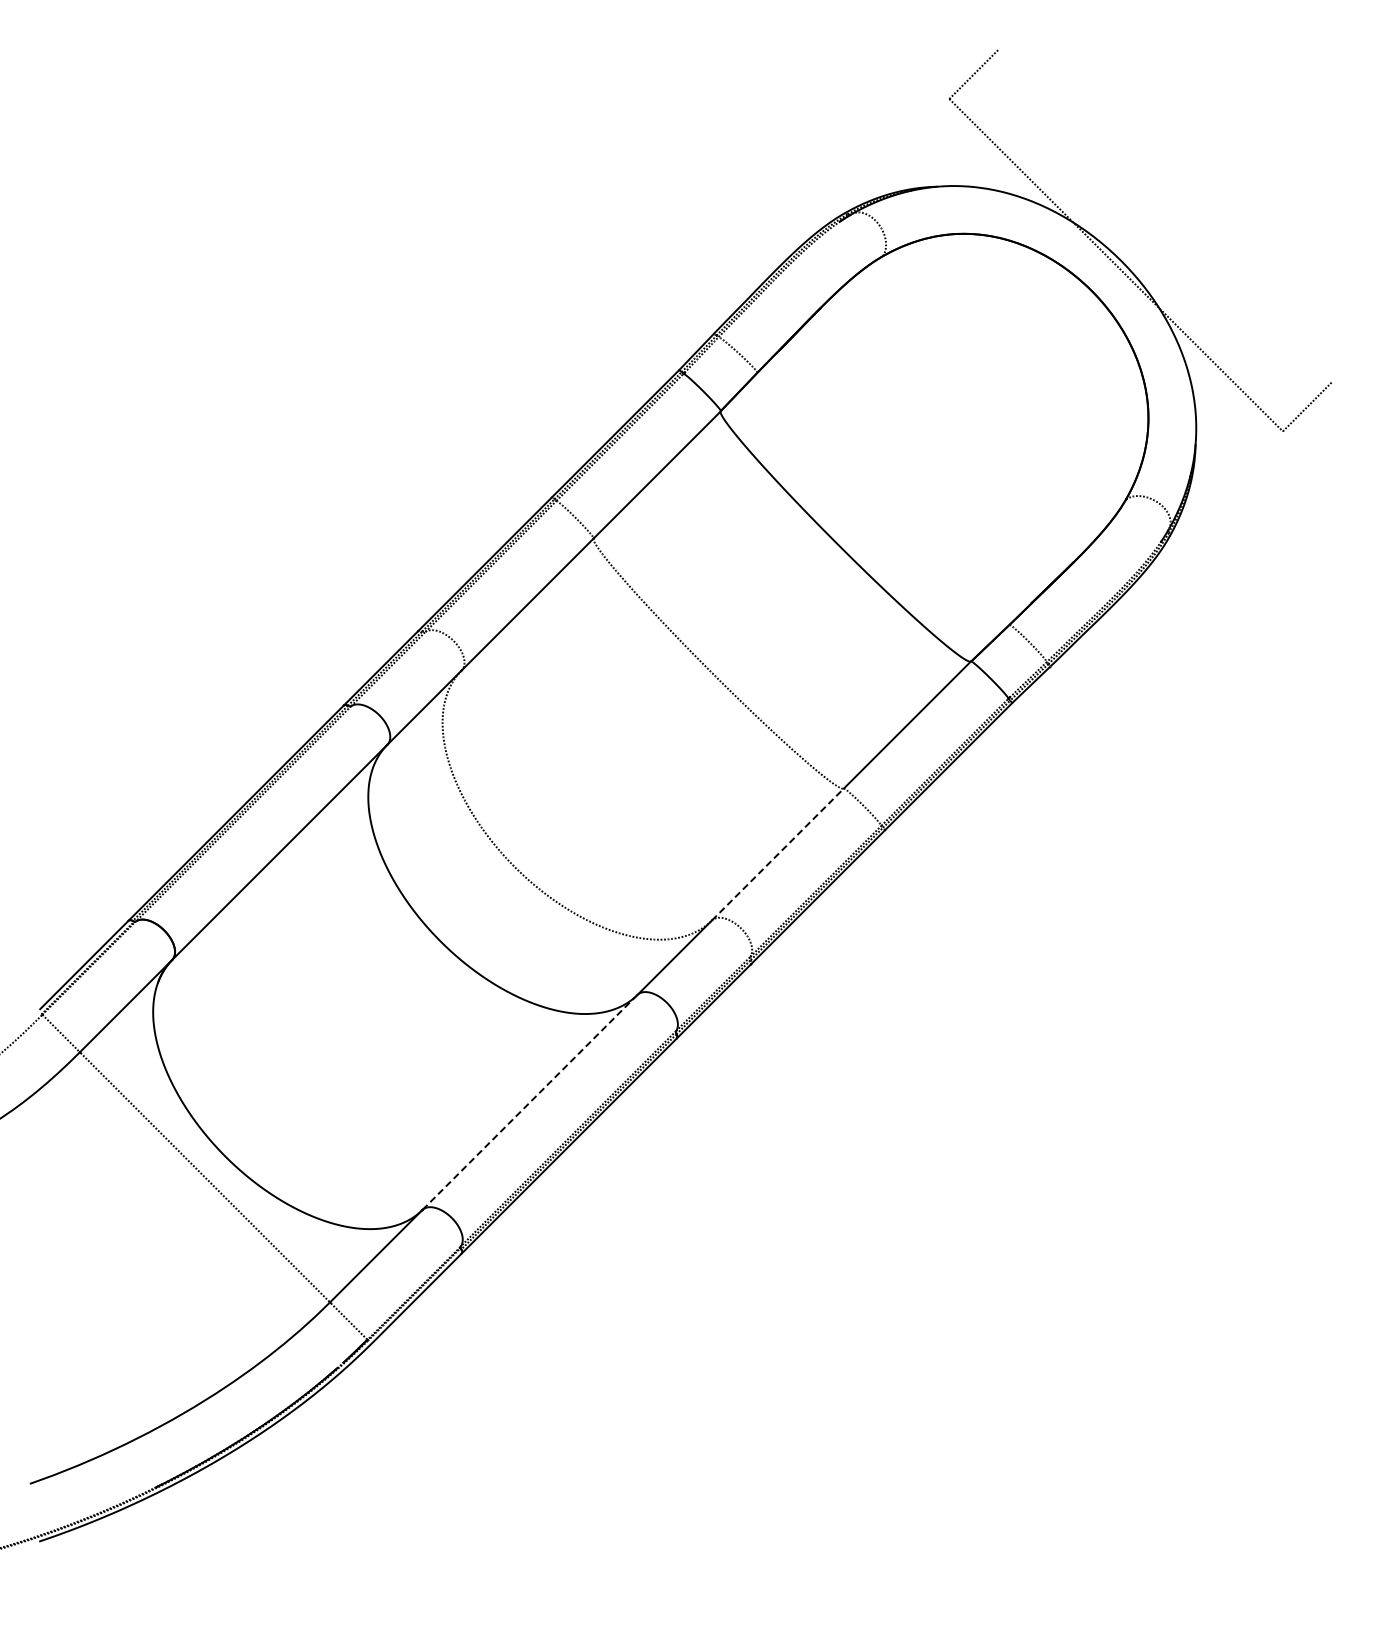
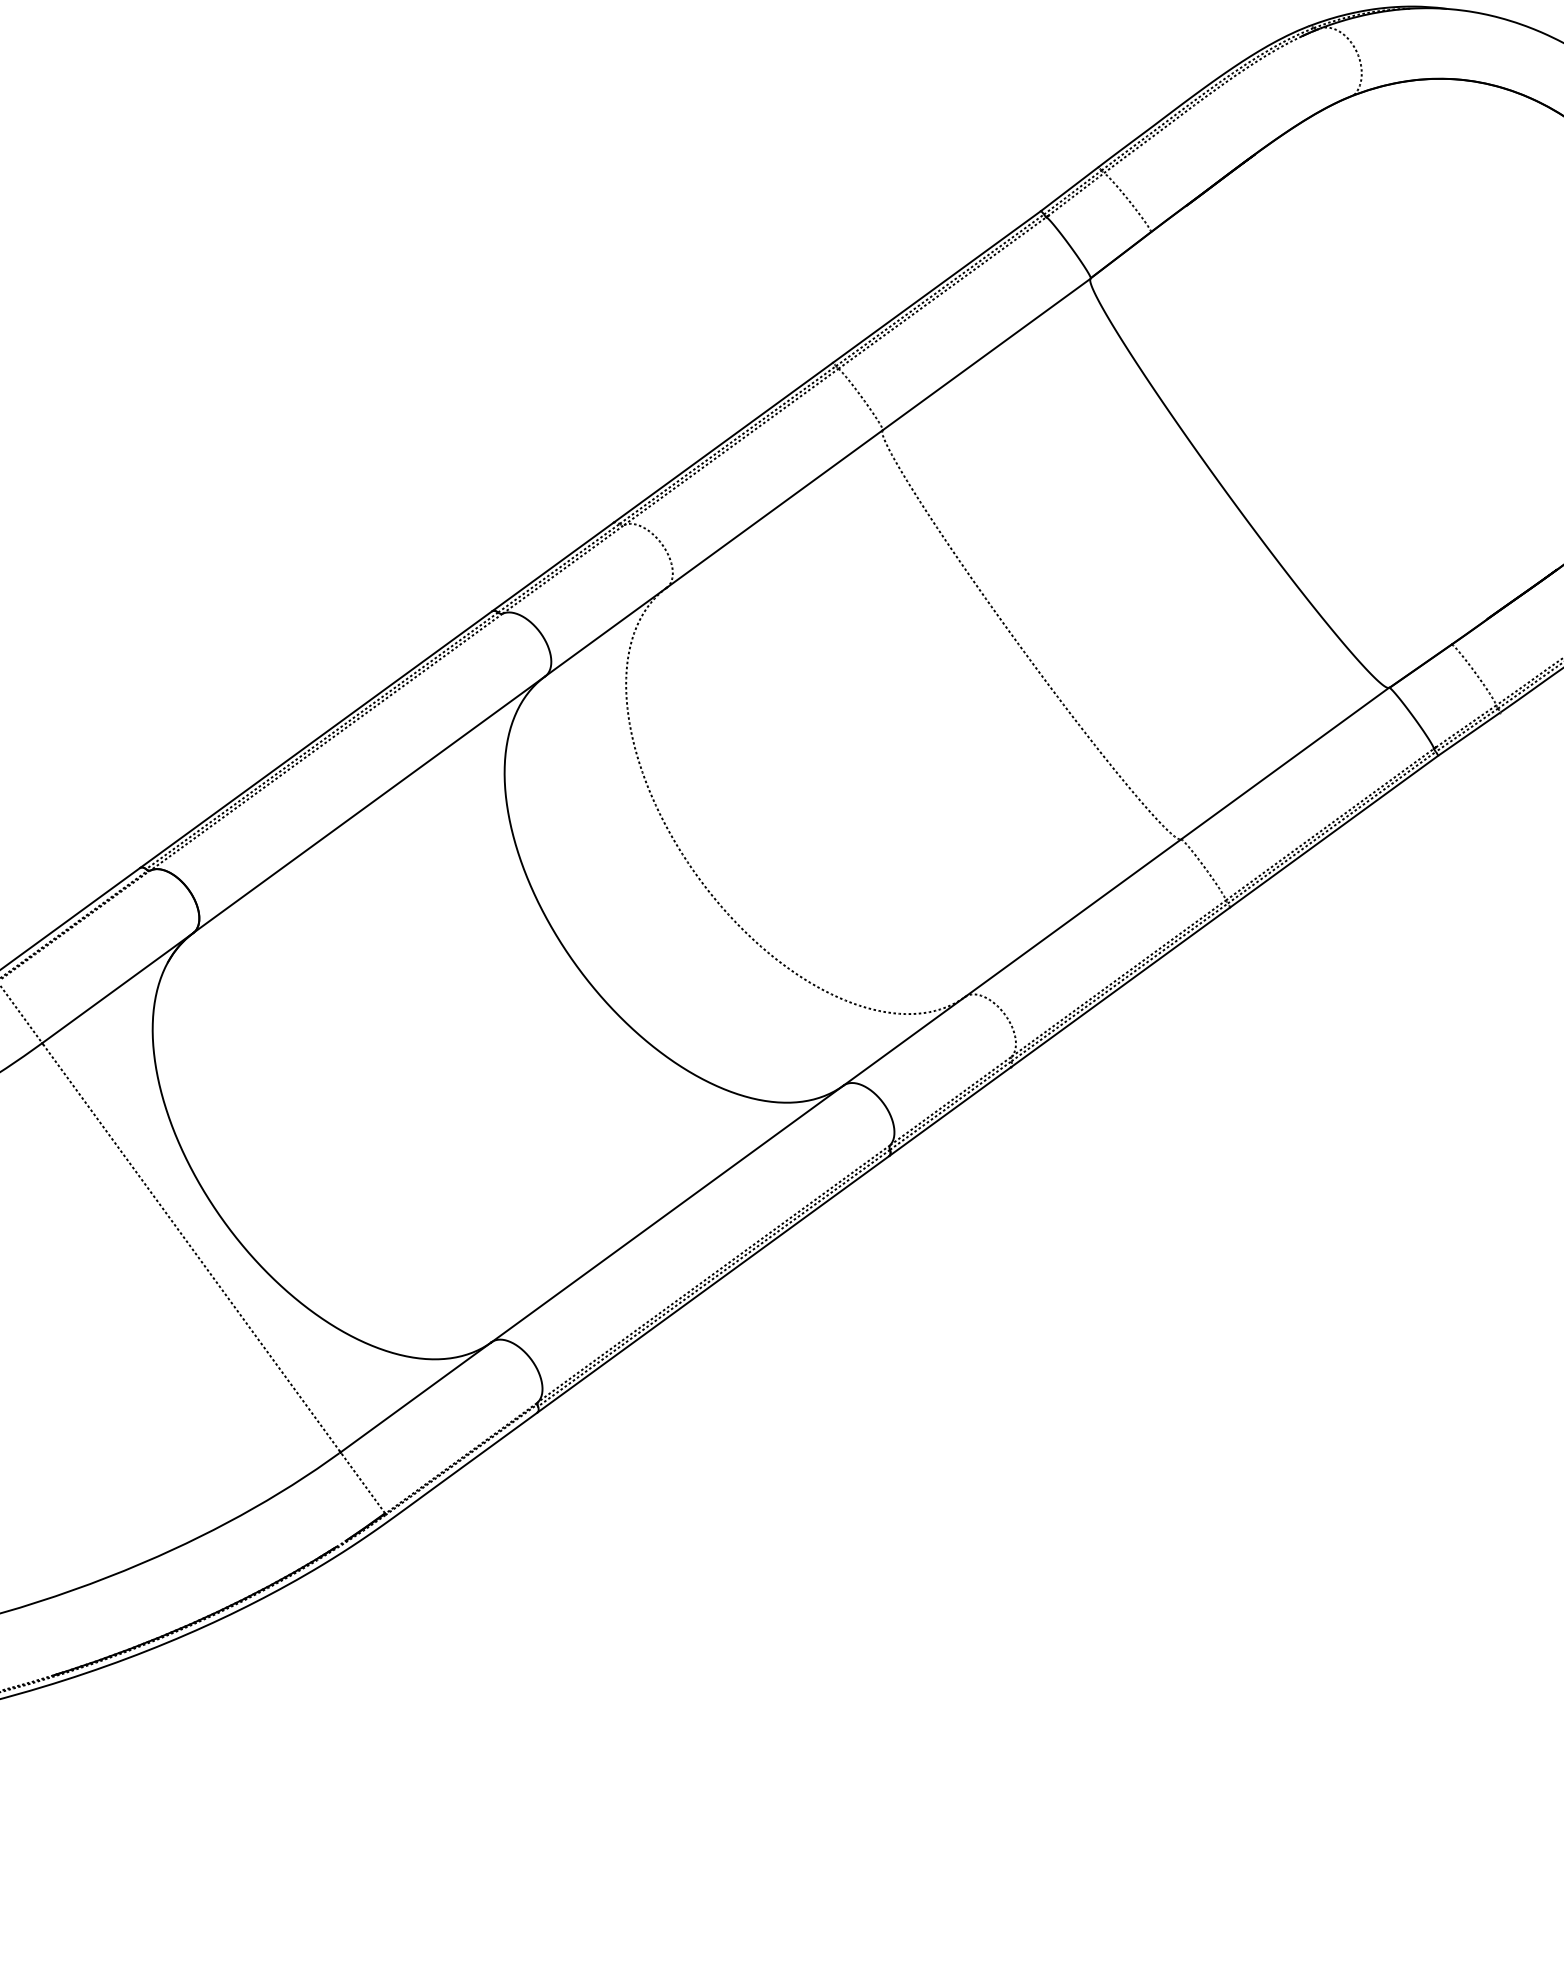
line: (778, 854) -> (1074, 918), dashed -> solid
line: (529, 1102) -> (666, 1213), dashed -> solid

